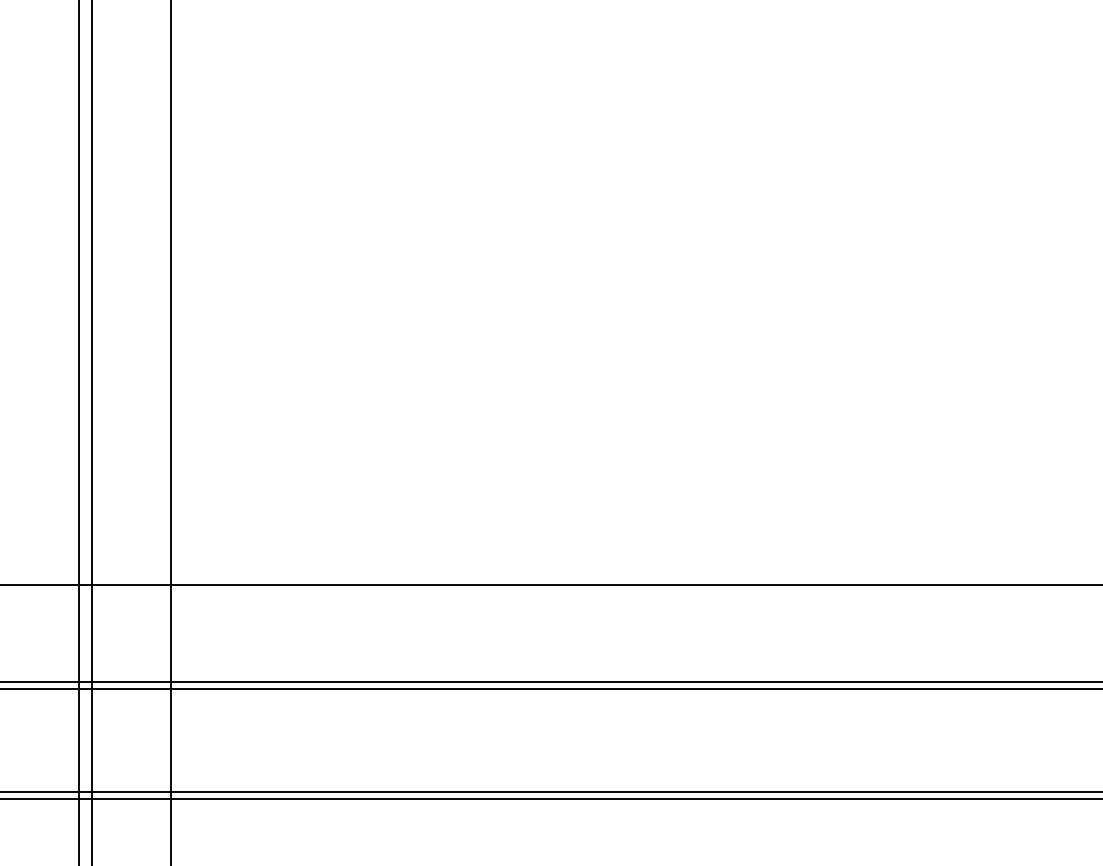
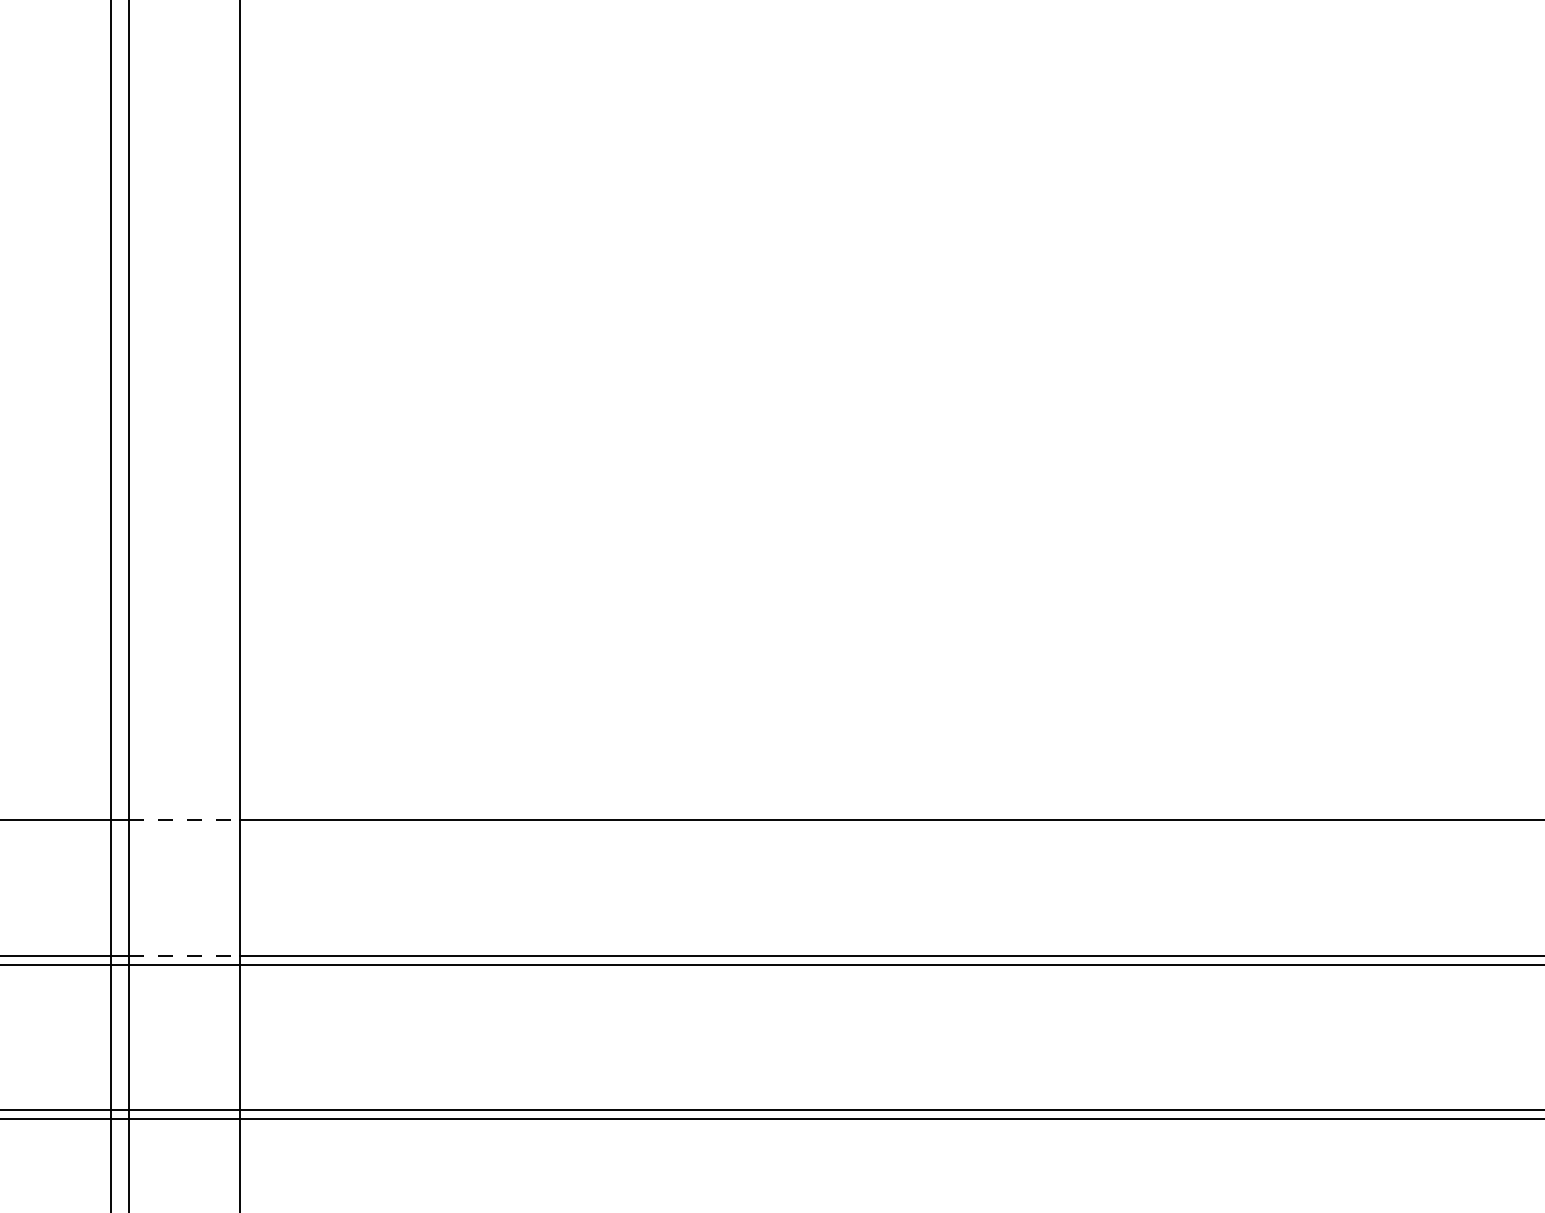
line: (132, 585) -> (185, 819), solid -> dashed
line: (132, 682) -> (185, 955), solid -> dashed

